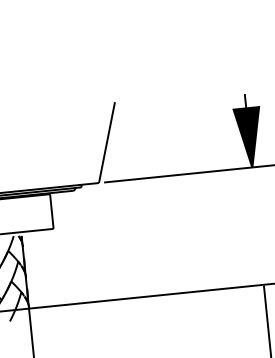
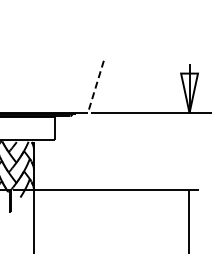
fill: (249, 138) -> (189, 93), removed
line: (106, 143) -> (95, 87), solid -> dashed

